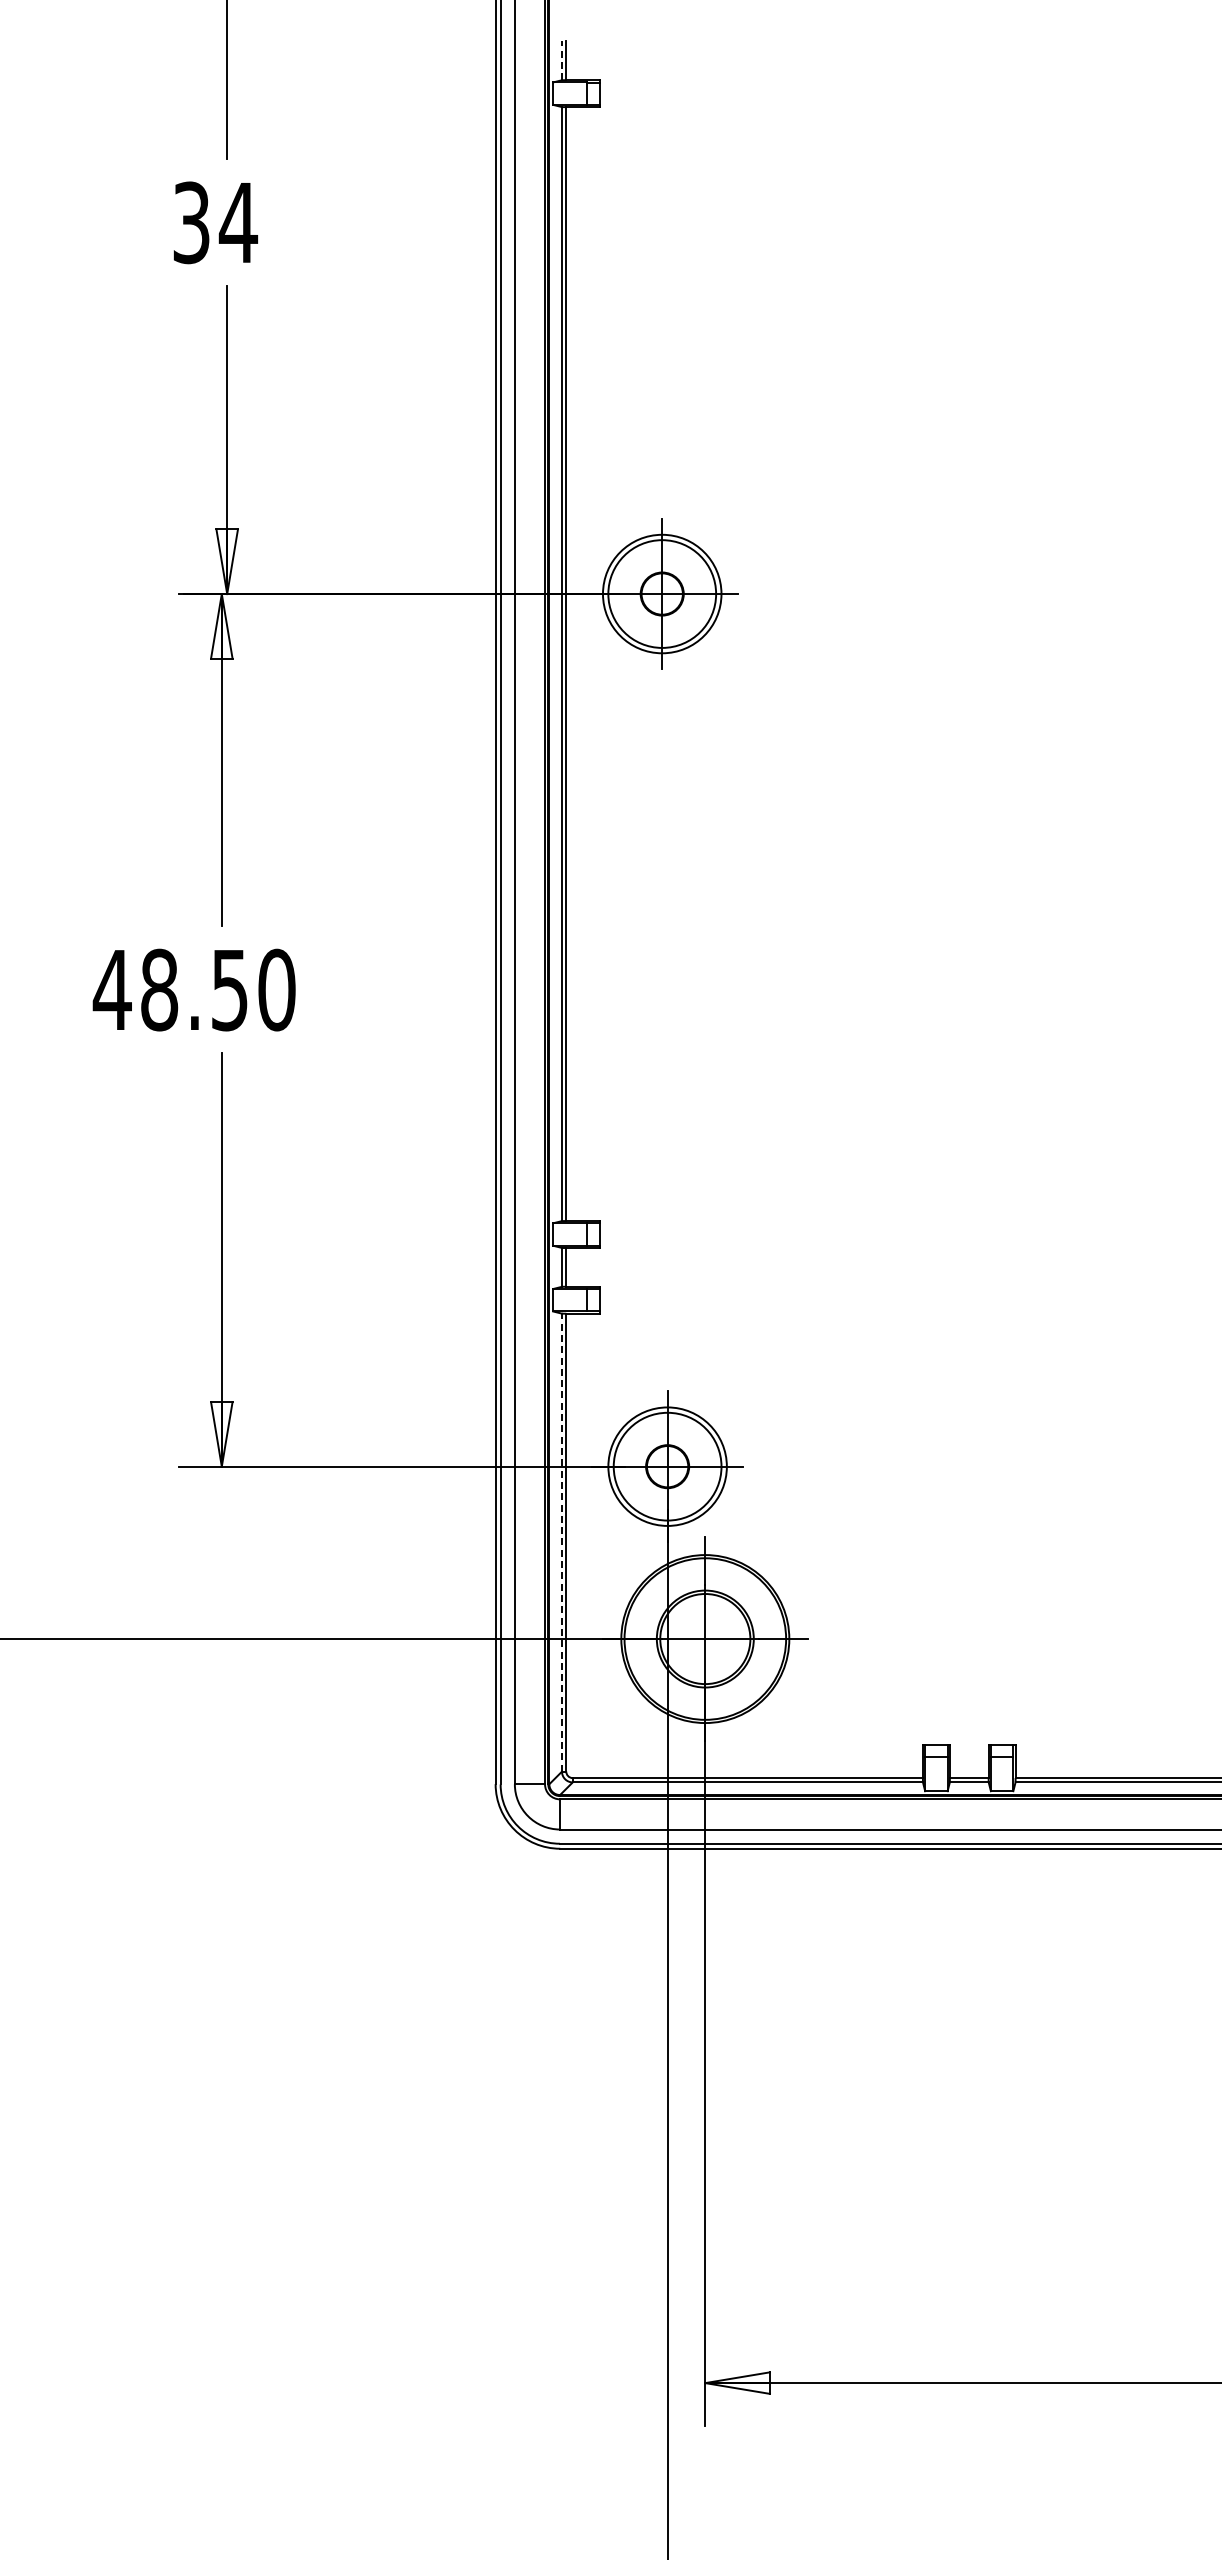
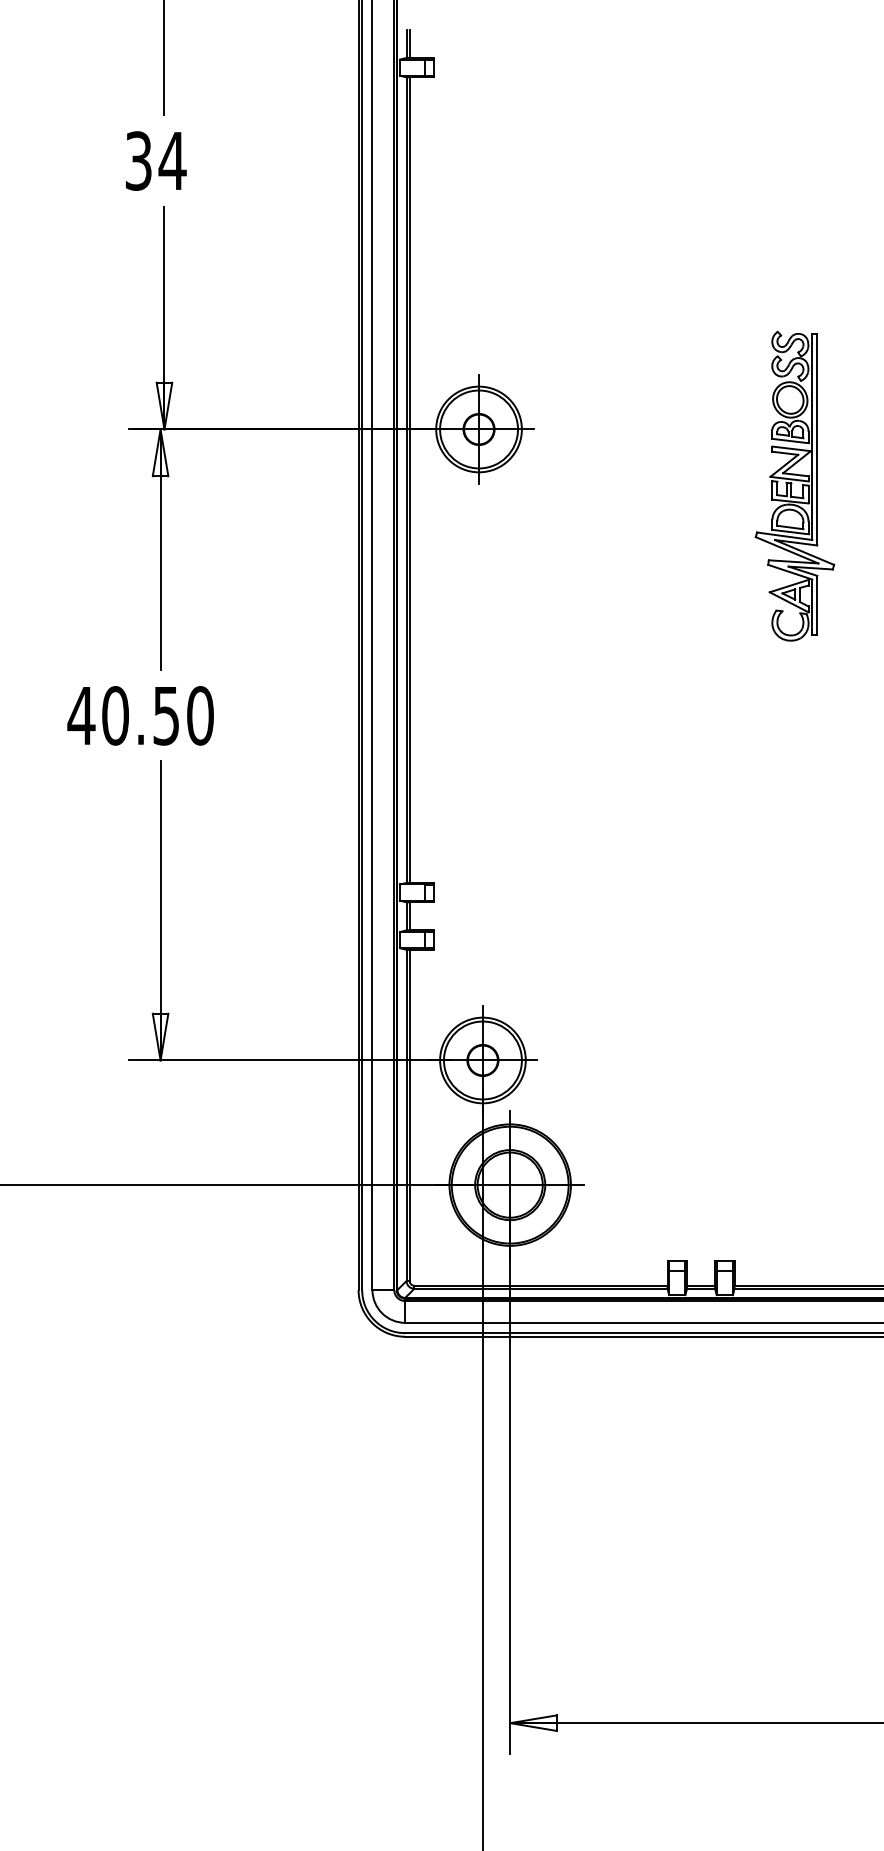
line: (561, 60) -> (406, 43), dashed -> solid
part: (1099, 672) -> (795, 486), added
text: (159, 990) -> (115, 716), 48.50 -> 40.50
line: (561, 1542) -> (406, 1115), dashed -> solid

